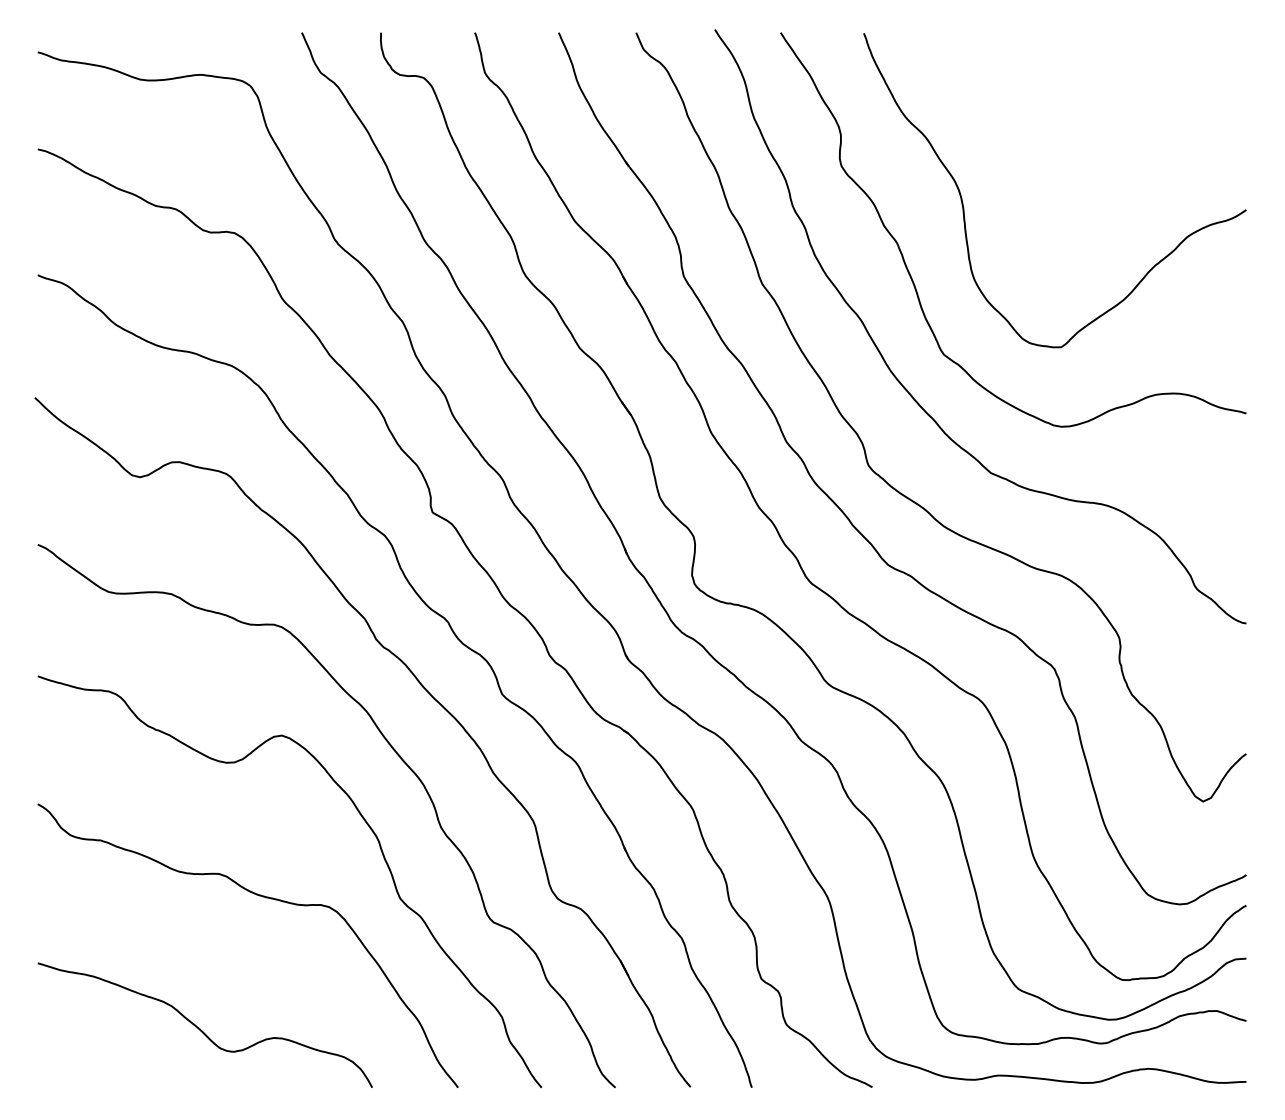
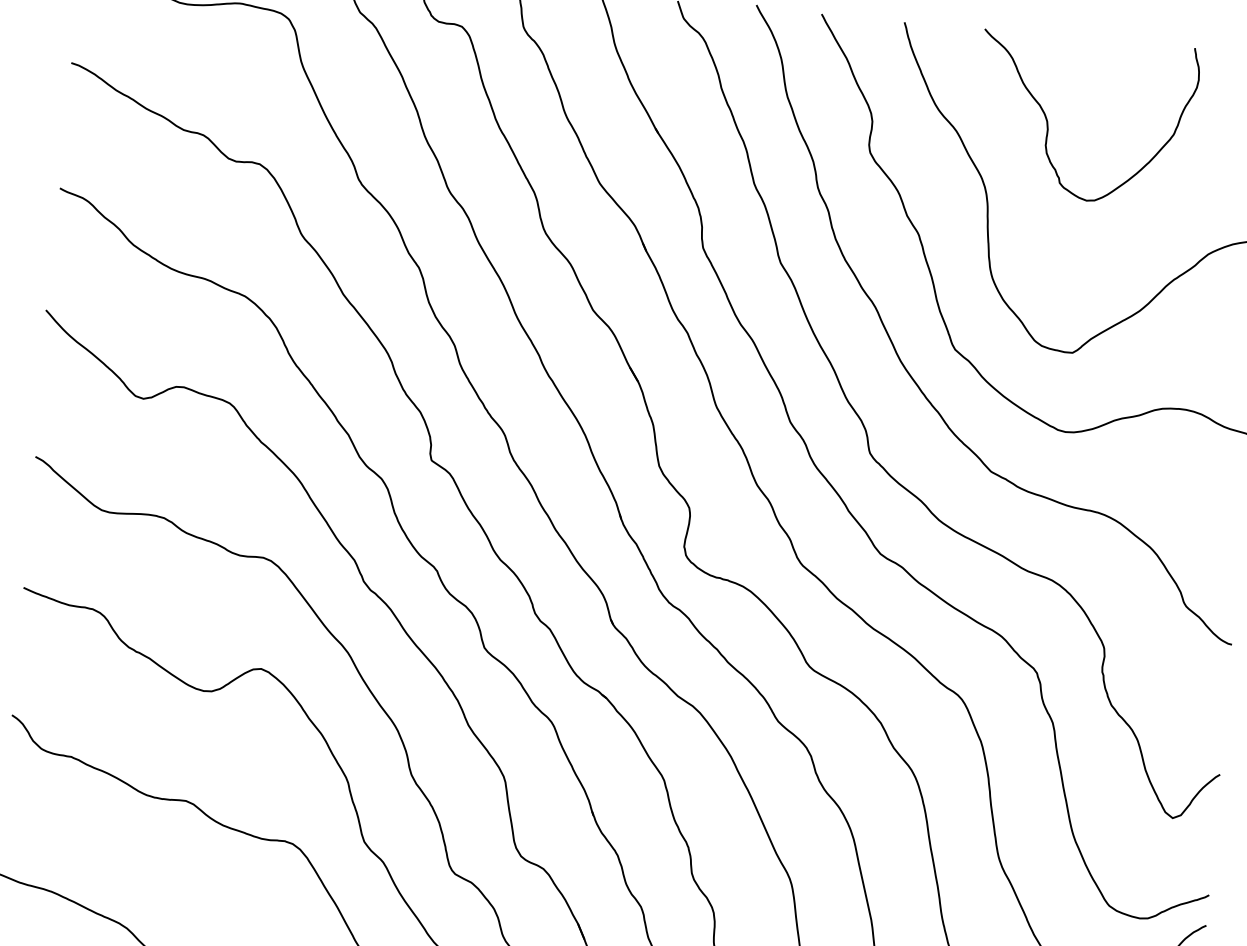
curve: (1016, 120) -> (1048, 122), added

